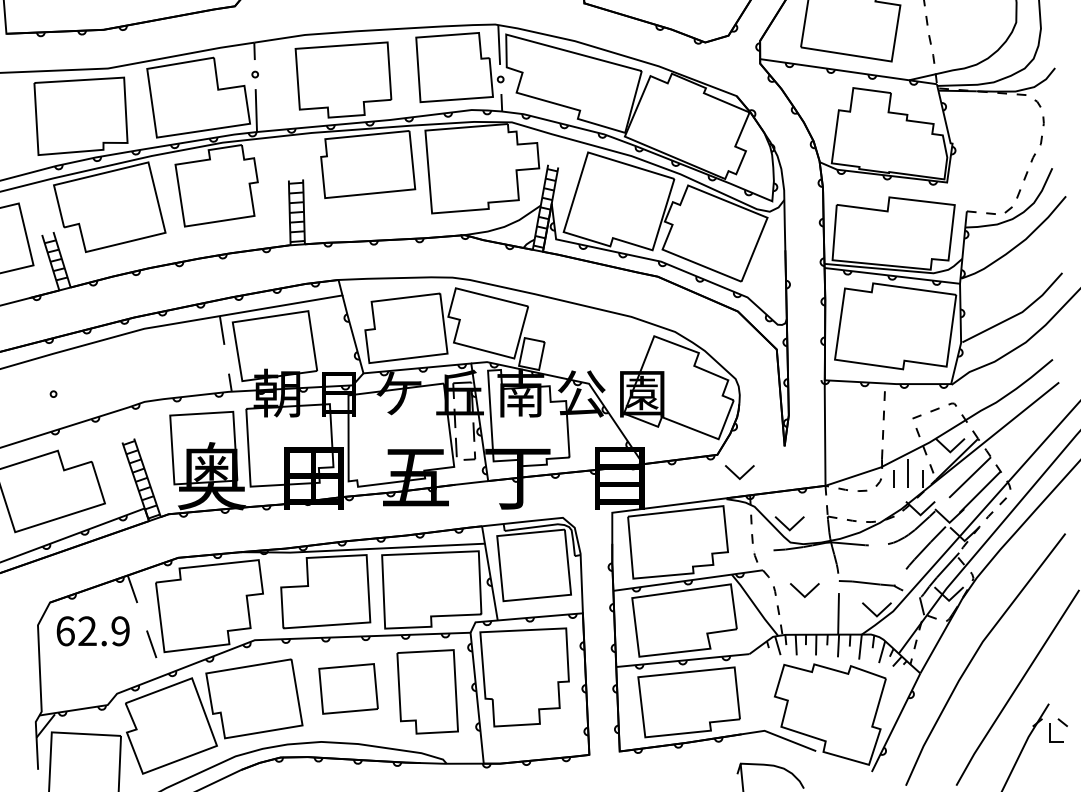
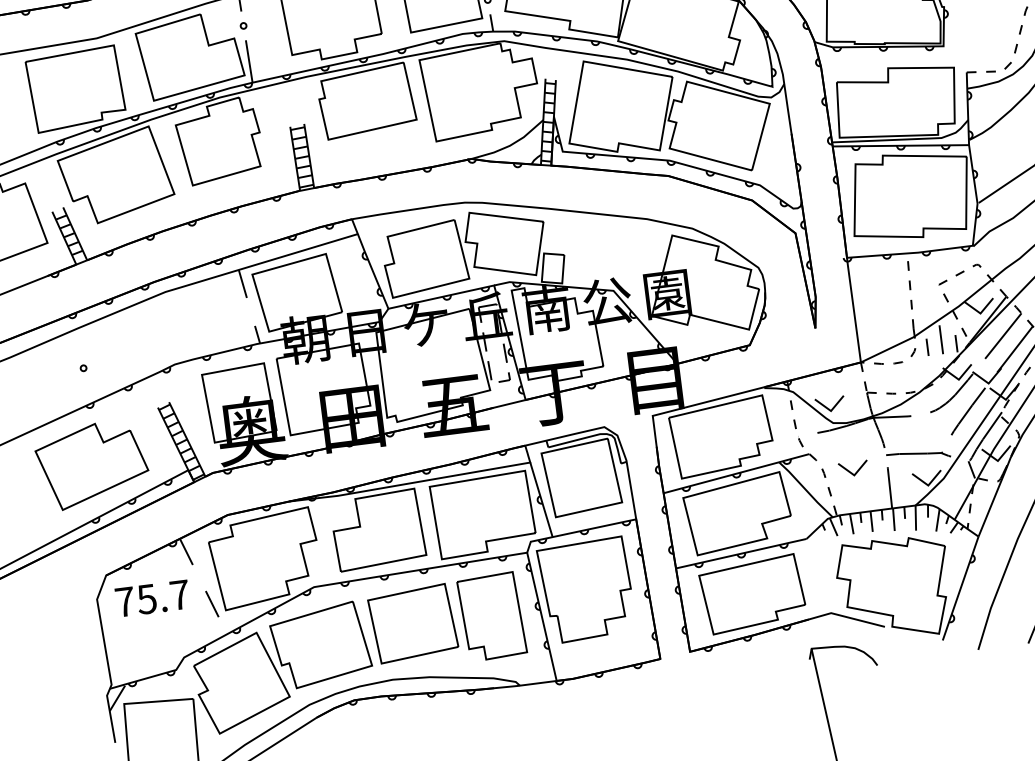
part: (739, 472) -> (773, 360), removed
text: (92, 631) -> (151, 598), 62.9 -> 75.7
part: (348, 688) -> (413, 623), size x1.43

